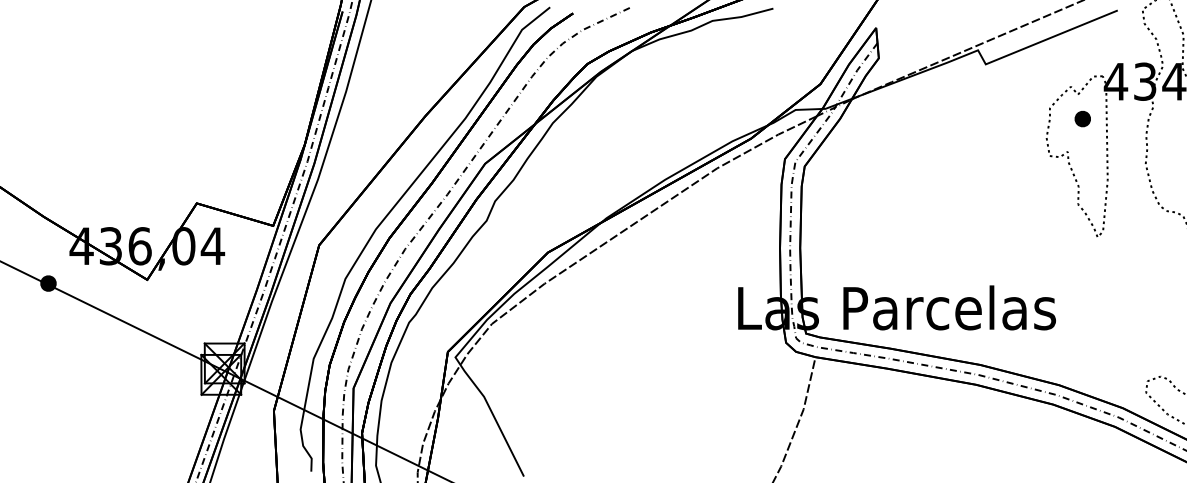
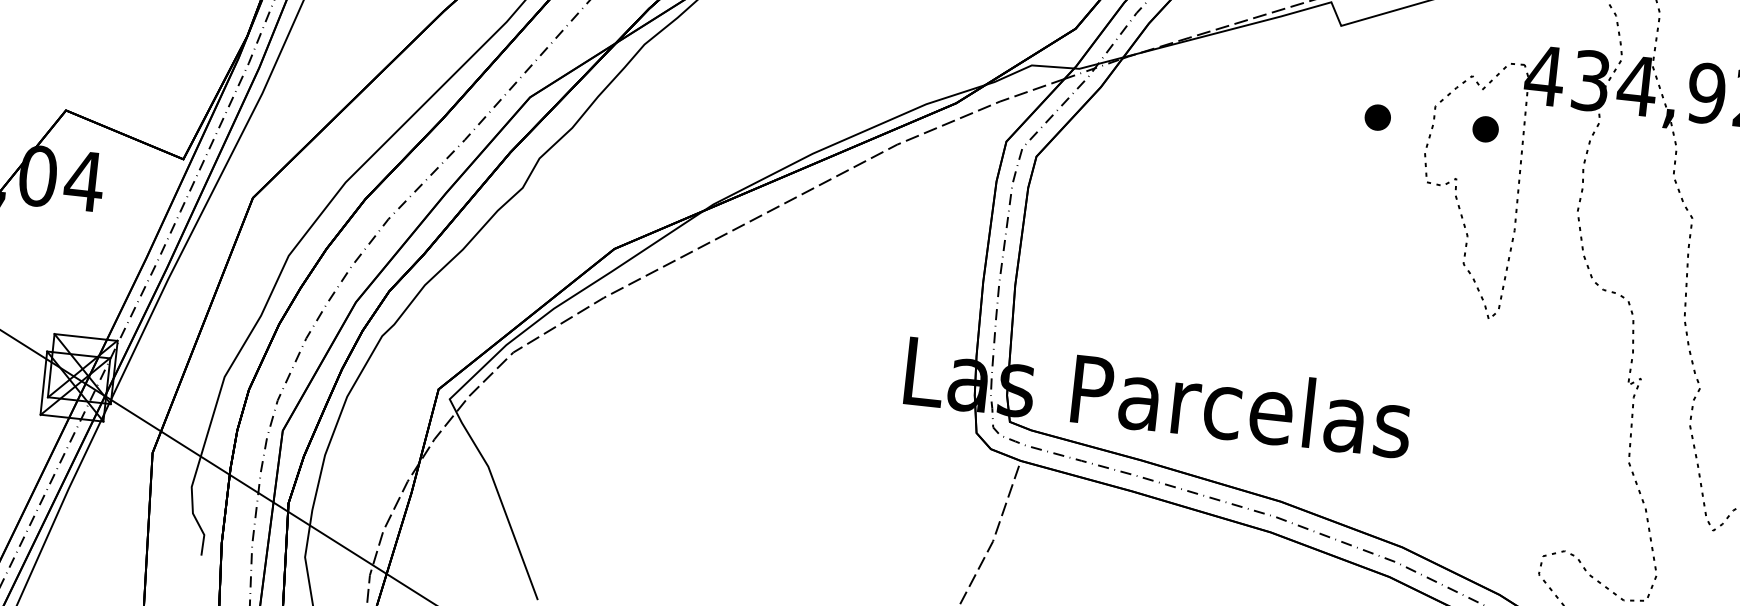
part: (1014, 119) -> (1377, 118), added

